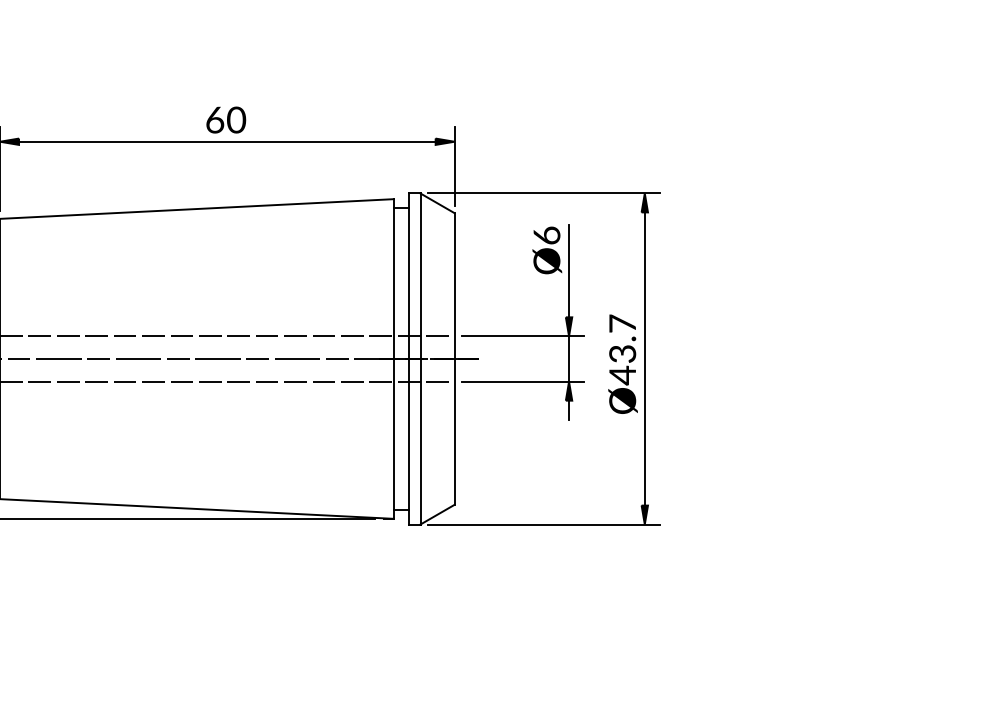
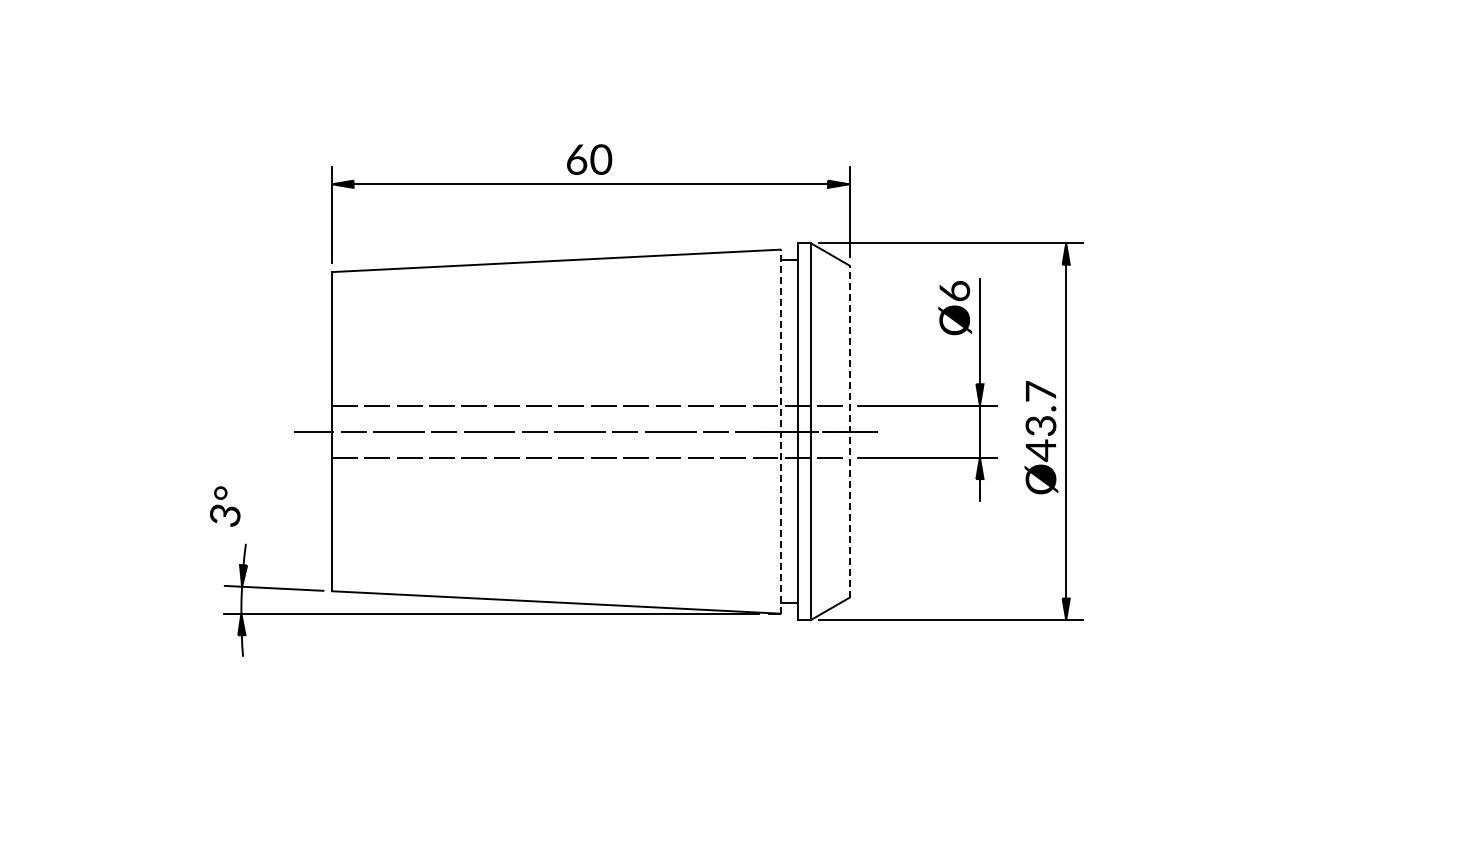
line: (393, 358) -> (780, 431), solid -> dashed
line: (454, 358) -> (849, 431), solid -> dashed

